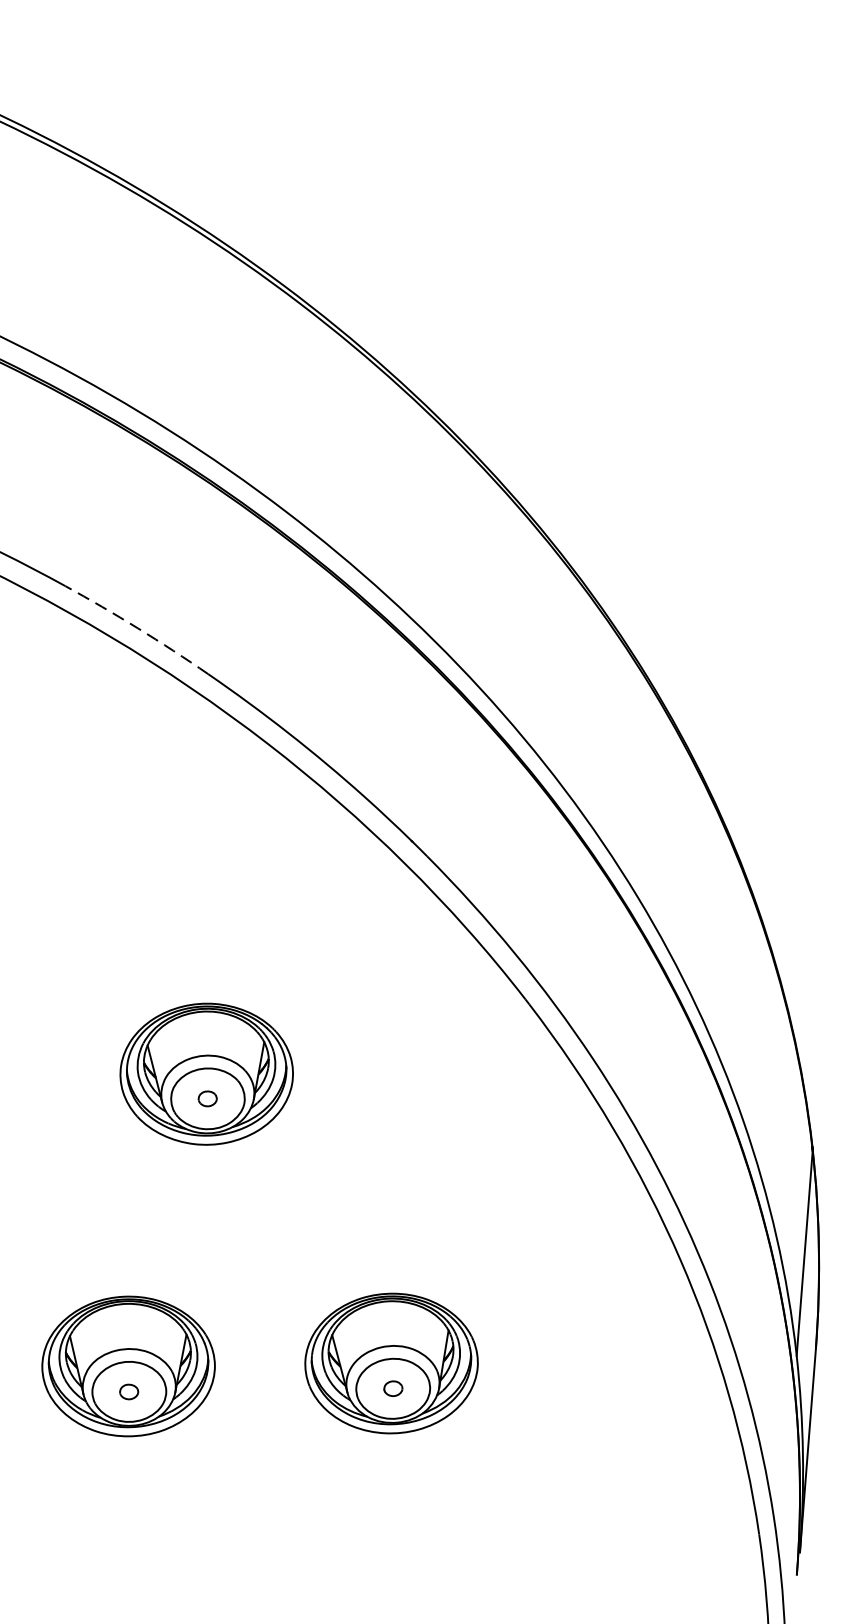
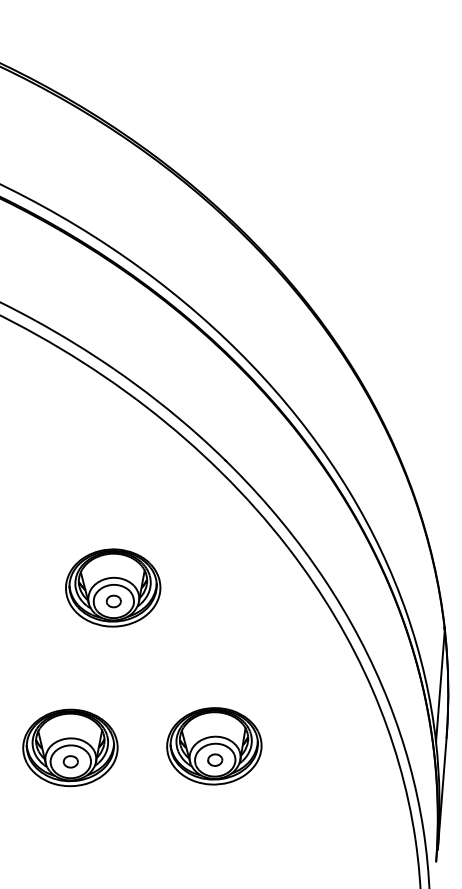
arc: (137, 629) -> (75, 344), dashed -> solid
part: (207, 1098) -> (113, 601), size x1.43
part: (393, 1387) -> (215, 759), size x1.43
part: (128, 1391) -> (70, 761), size x1.43

